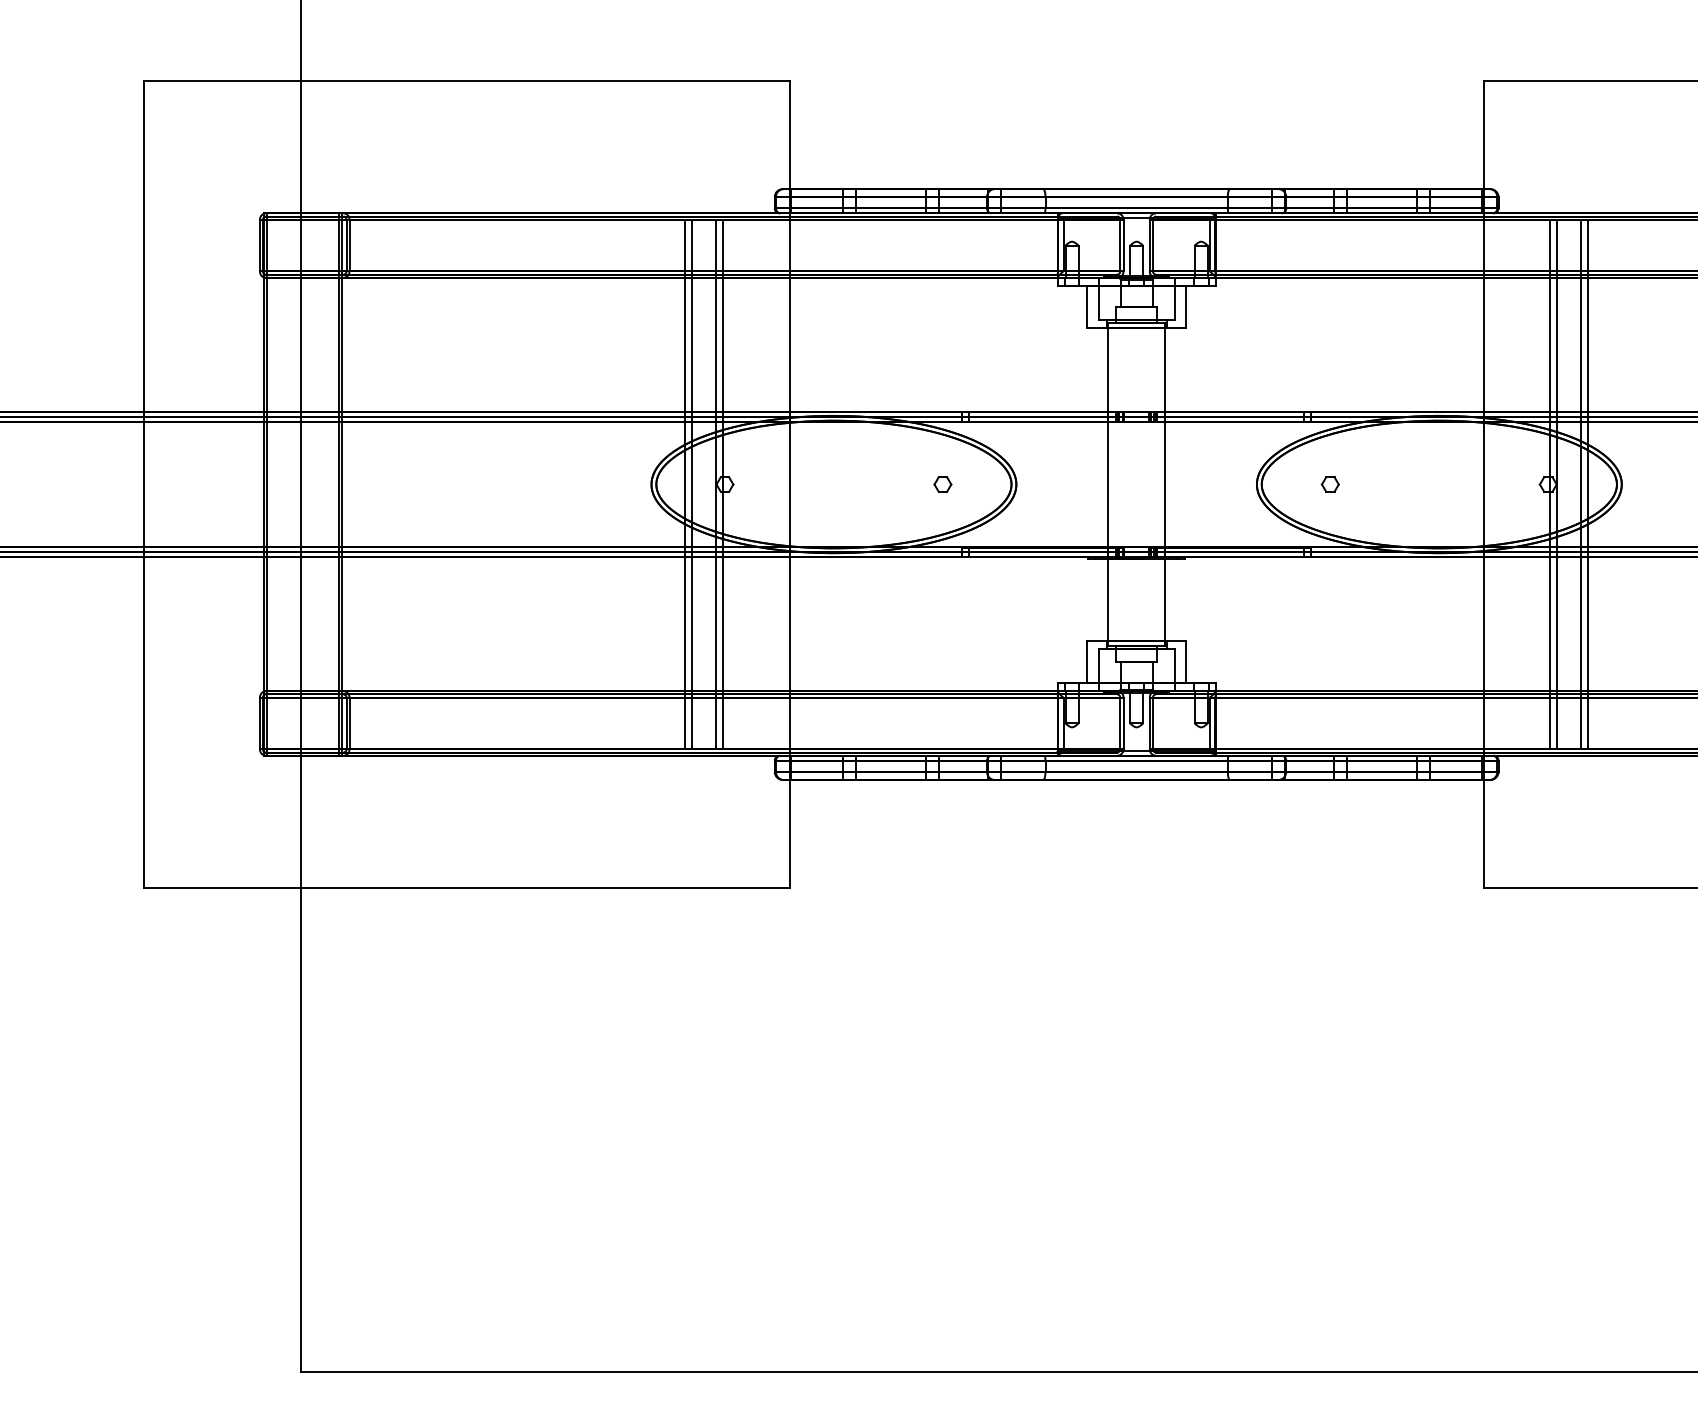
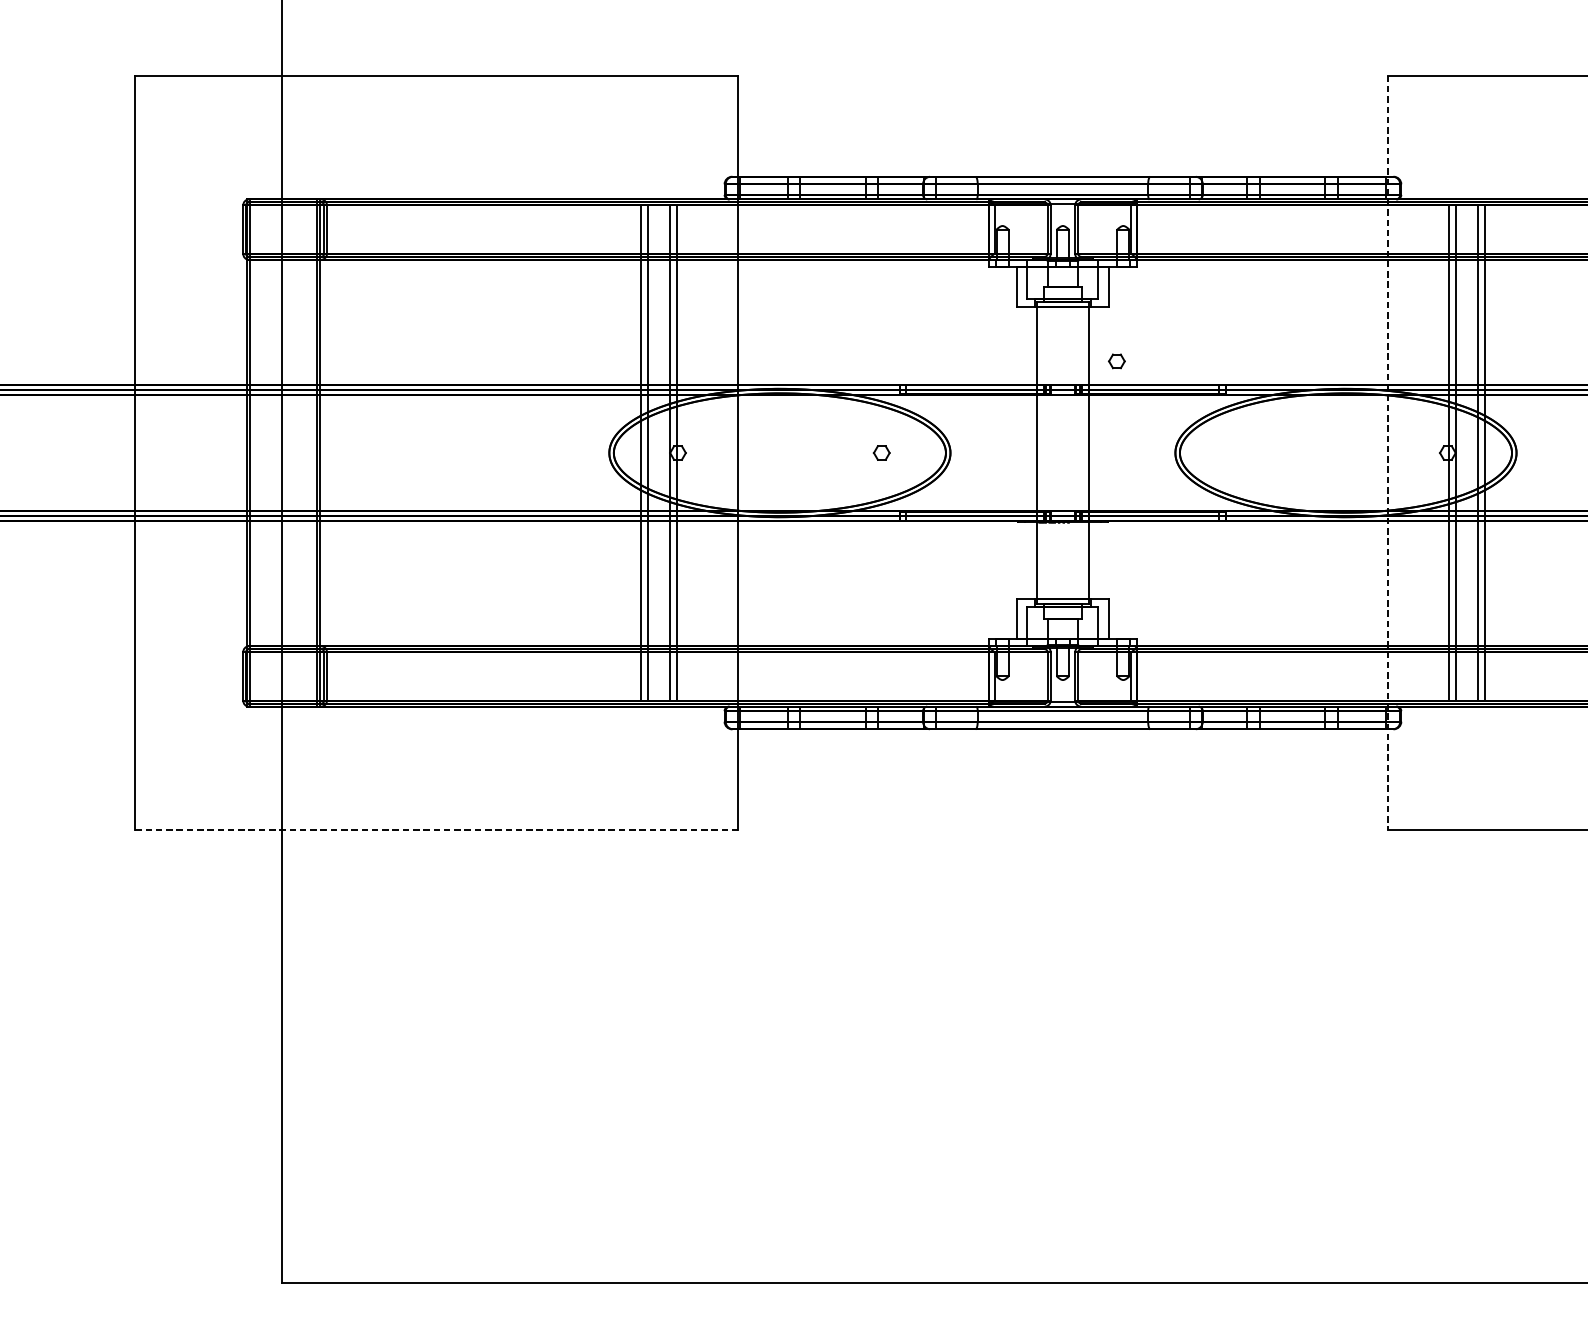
part: (1329, 484) -> (1116, 361), moved
line: (1483, 484) -> (1387, 452), solid -> dashed
line: (466, 888) -> (436, 830), solid -> dashed

